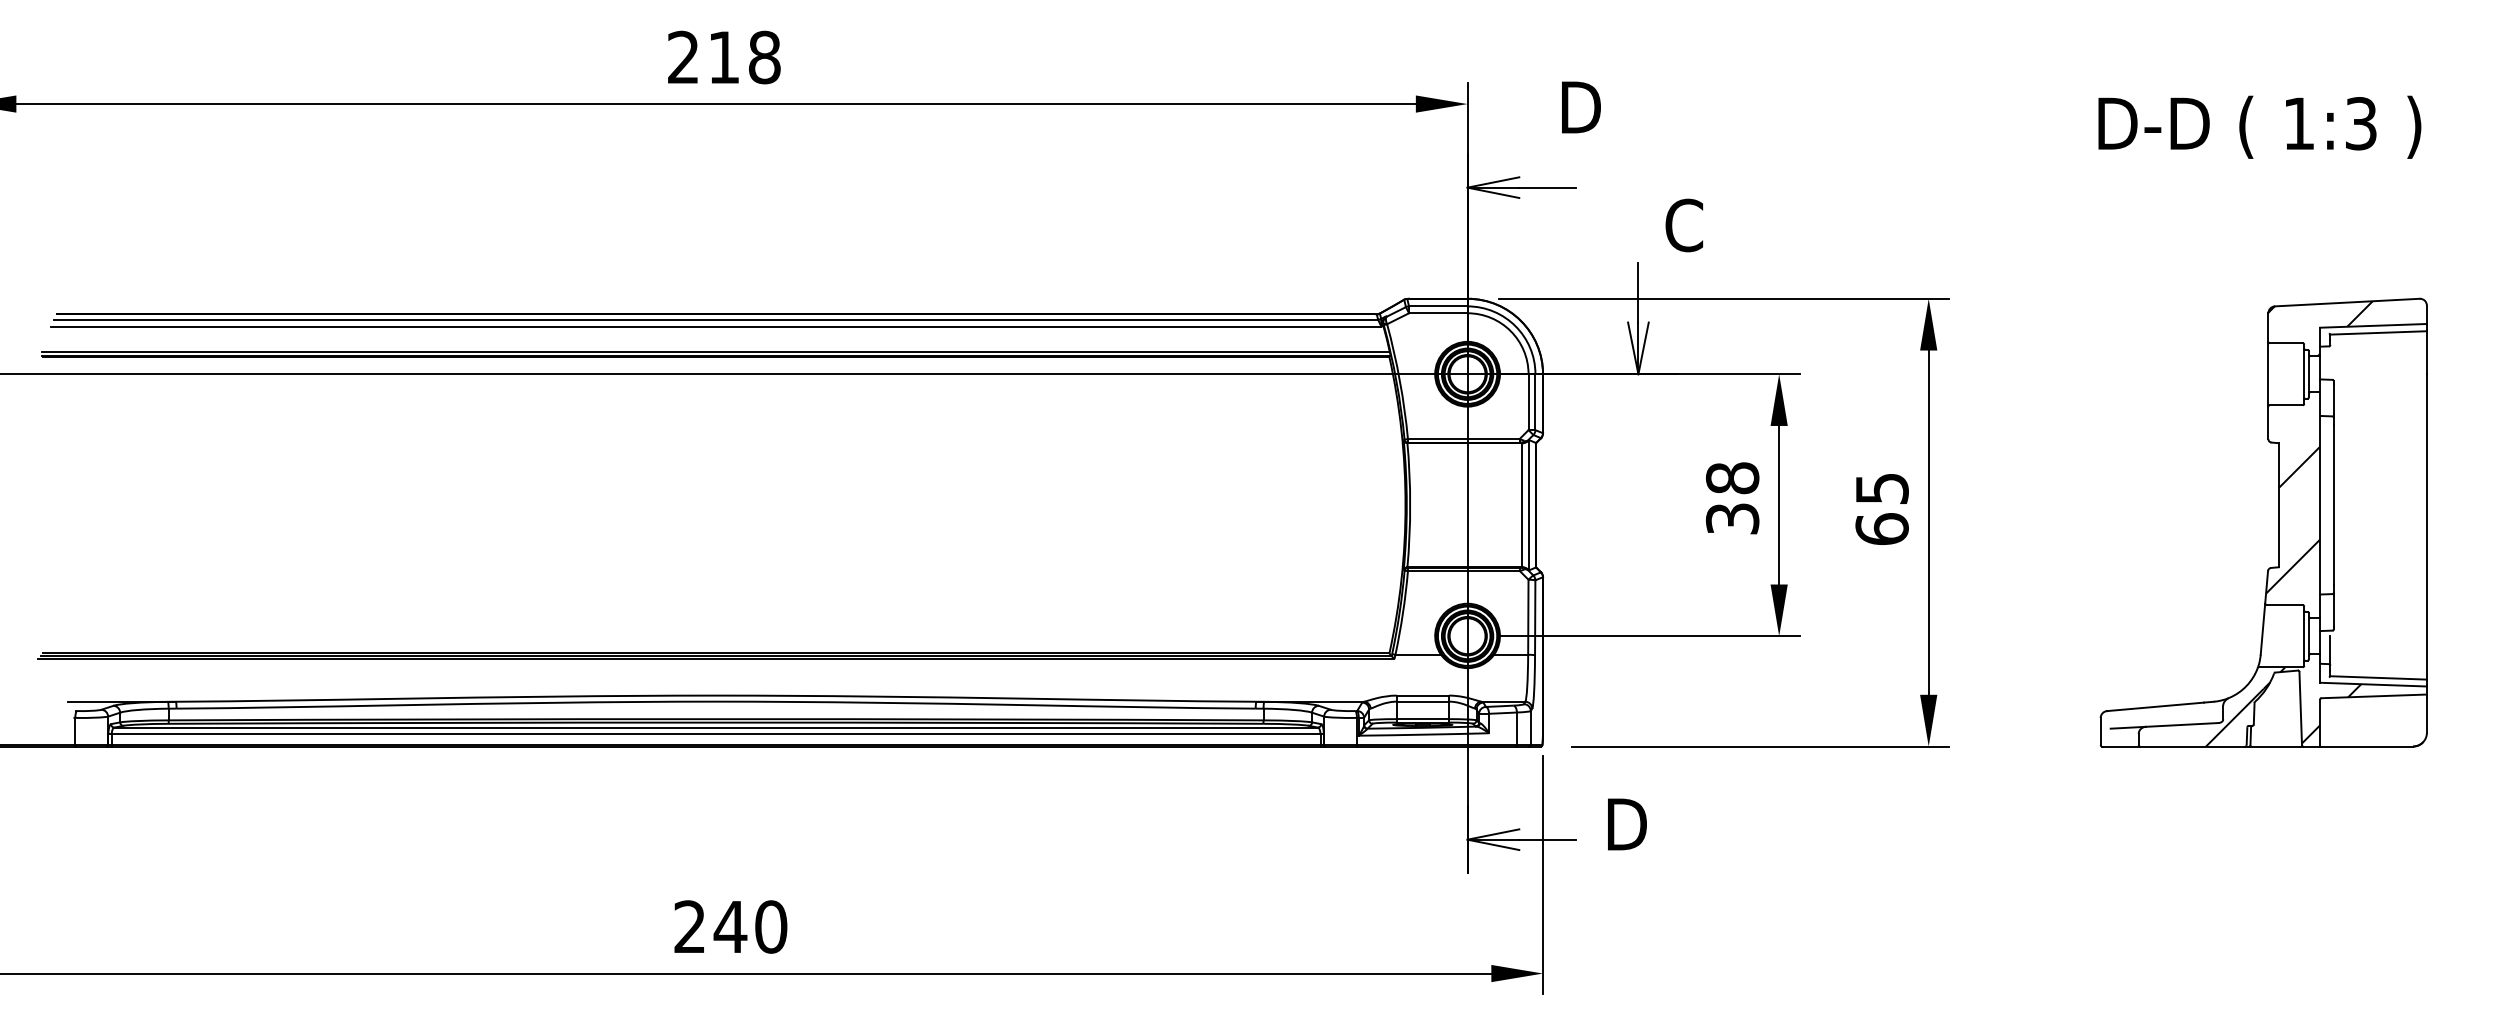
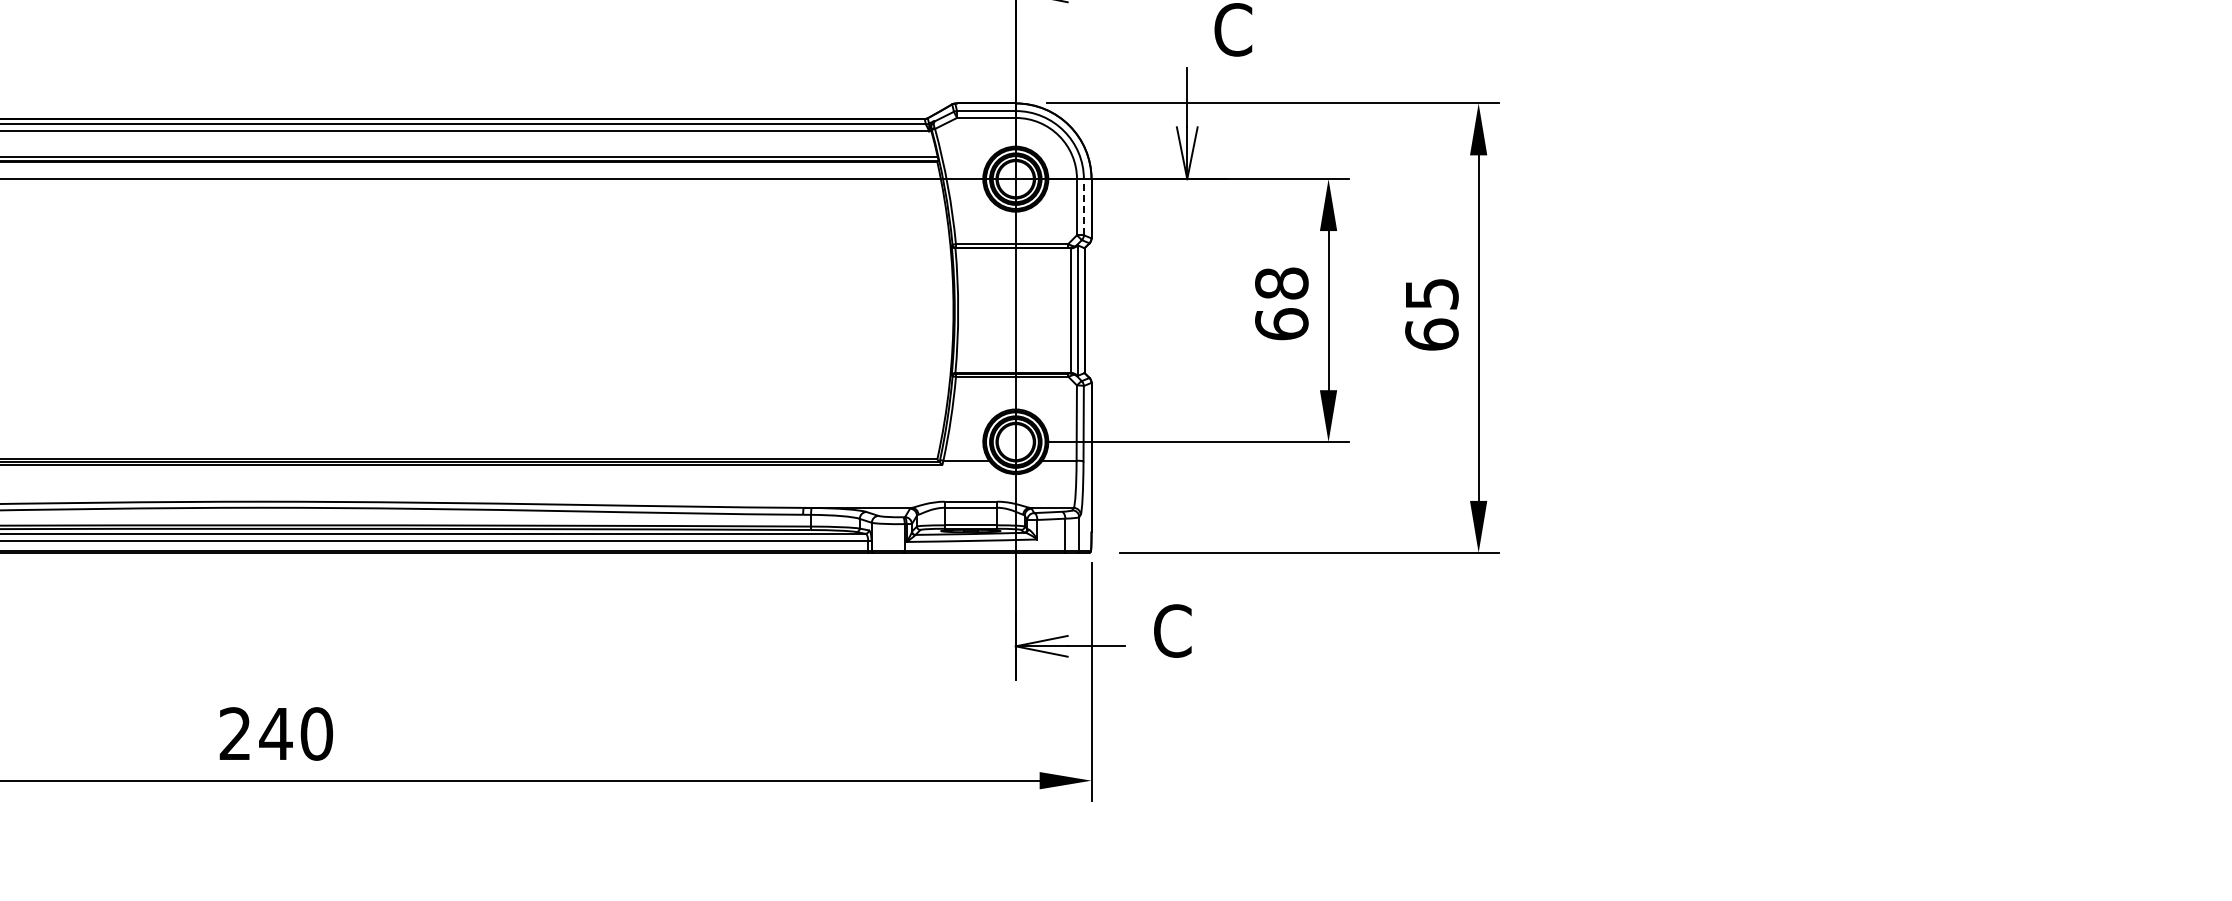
line: (1535, 402) -> (1083, 207), solid -> dashed
text: (1732, 518) -> (1281, 323), 38 -> 68
part: (2278, 522) -> (1829, 327), removed
text: (1625, 824) -> (1174, 631), D -> C

